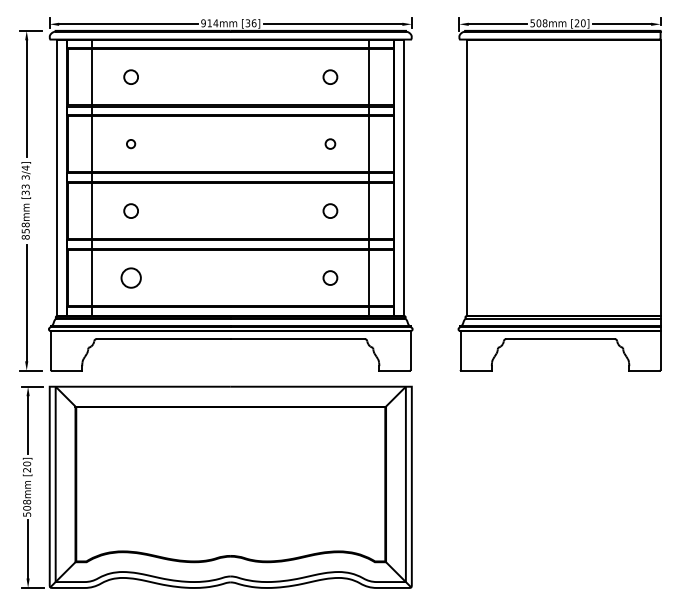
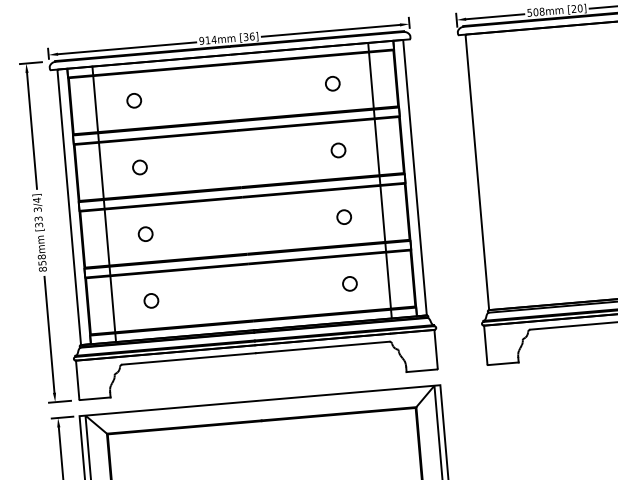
circle: (130, 143) -> (139, 166), size x1.67
circle: (330, 143) -> (338, 149), size x1.43
circle: (130, 277) -> (150, 300), size x0.71

